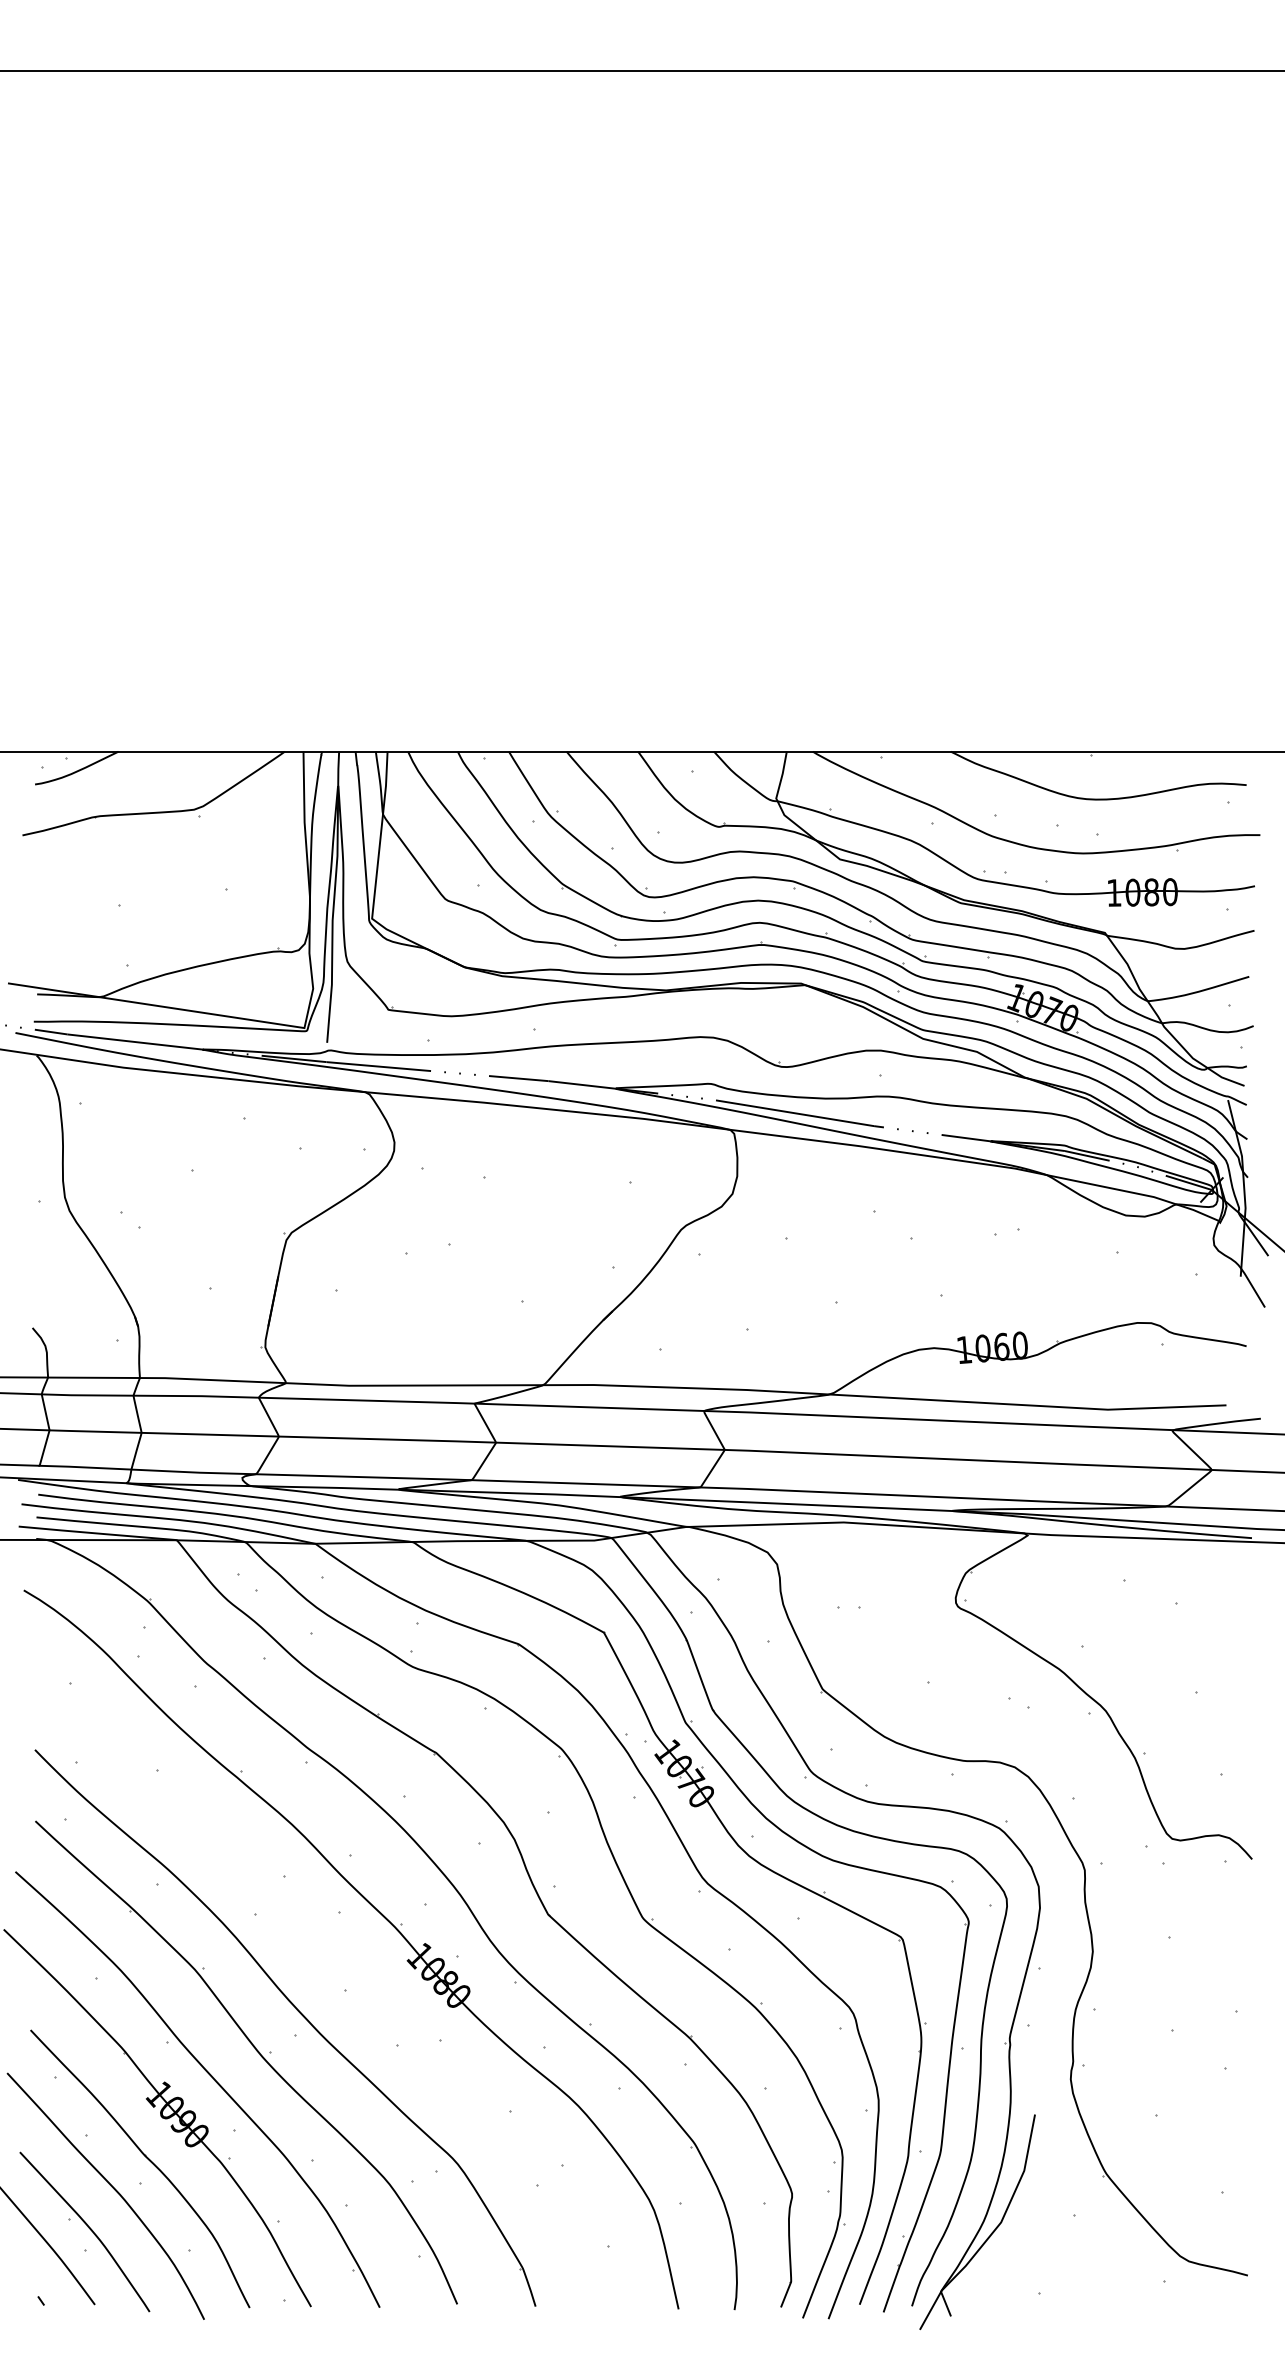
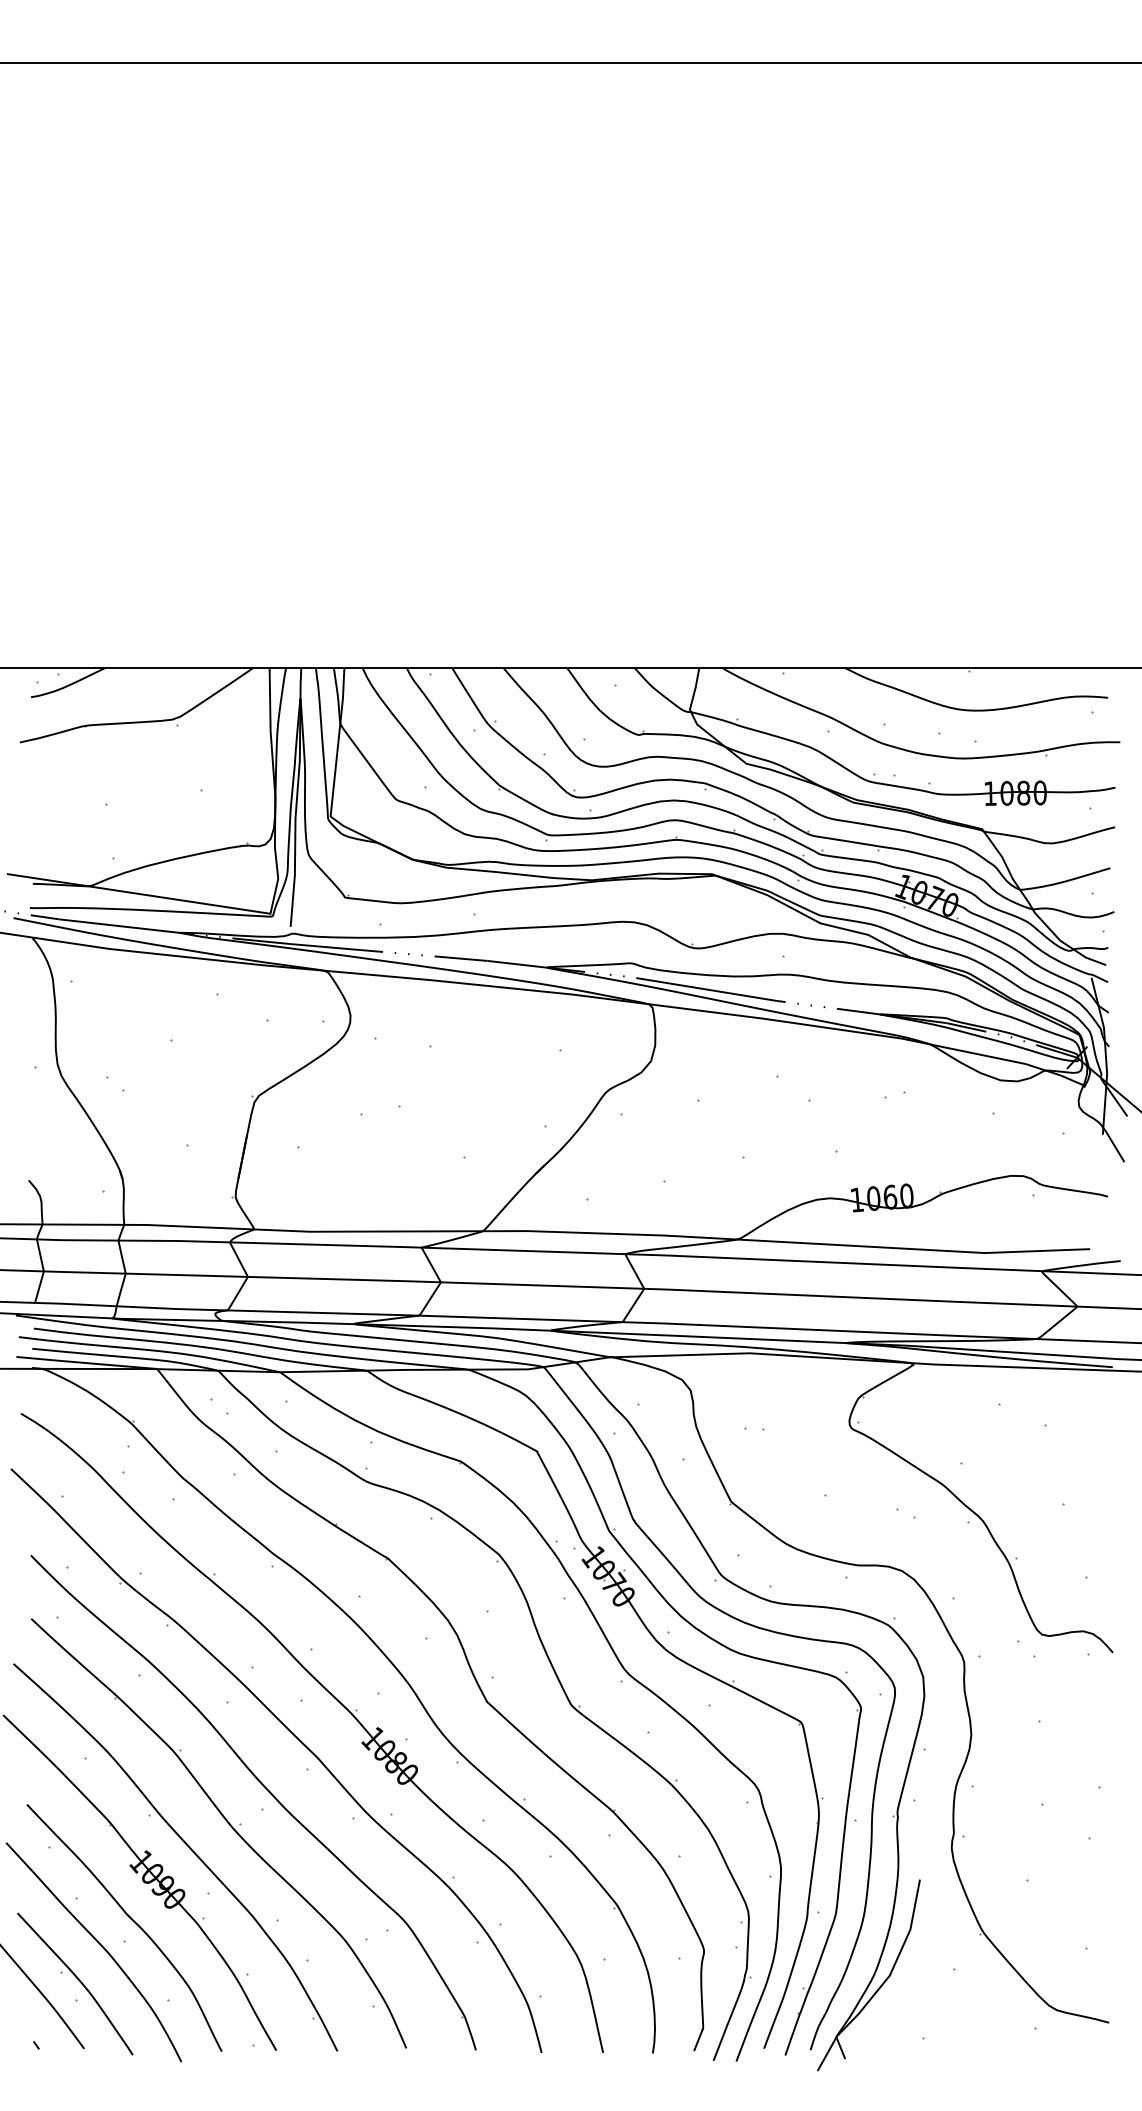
part: (334, 1956) -> (297, 1739), added

